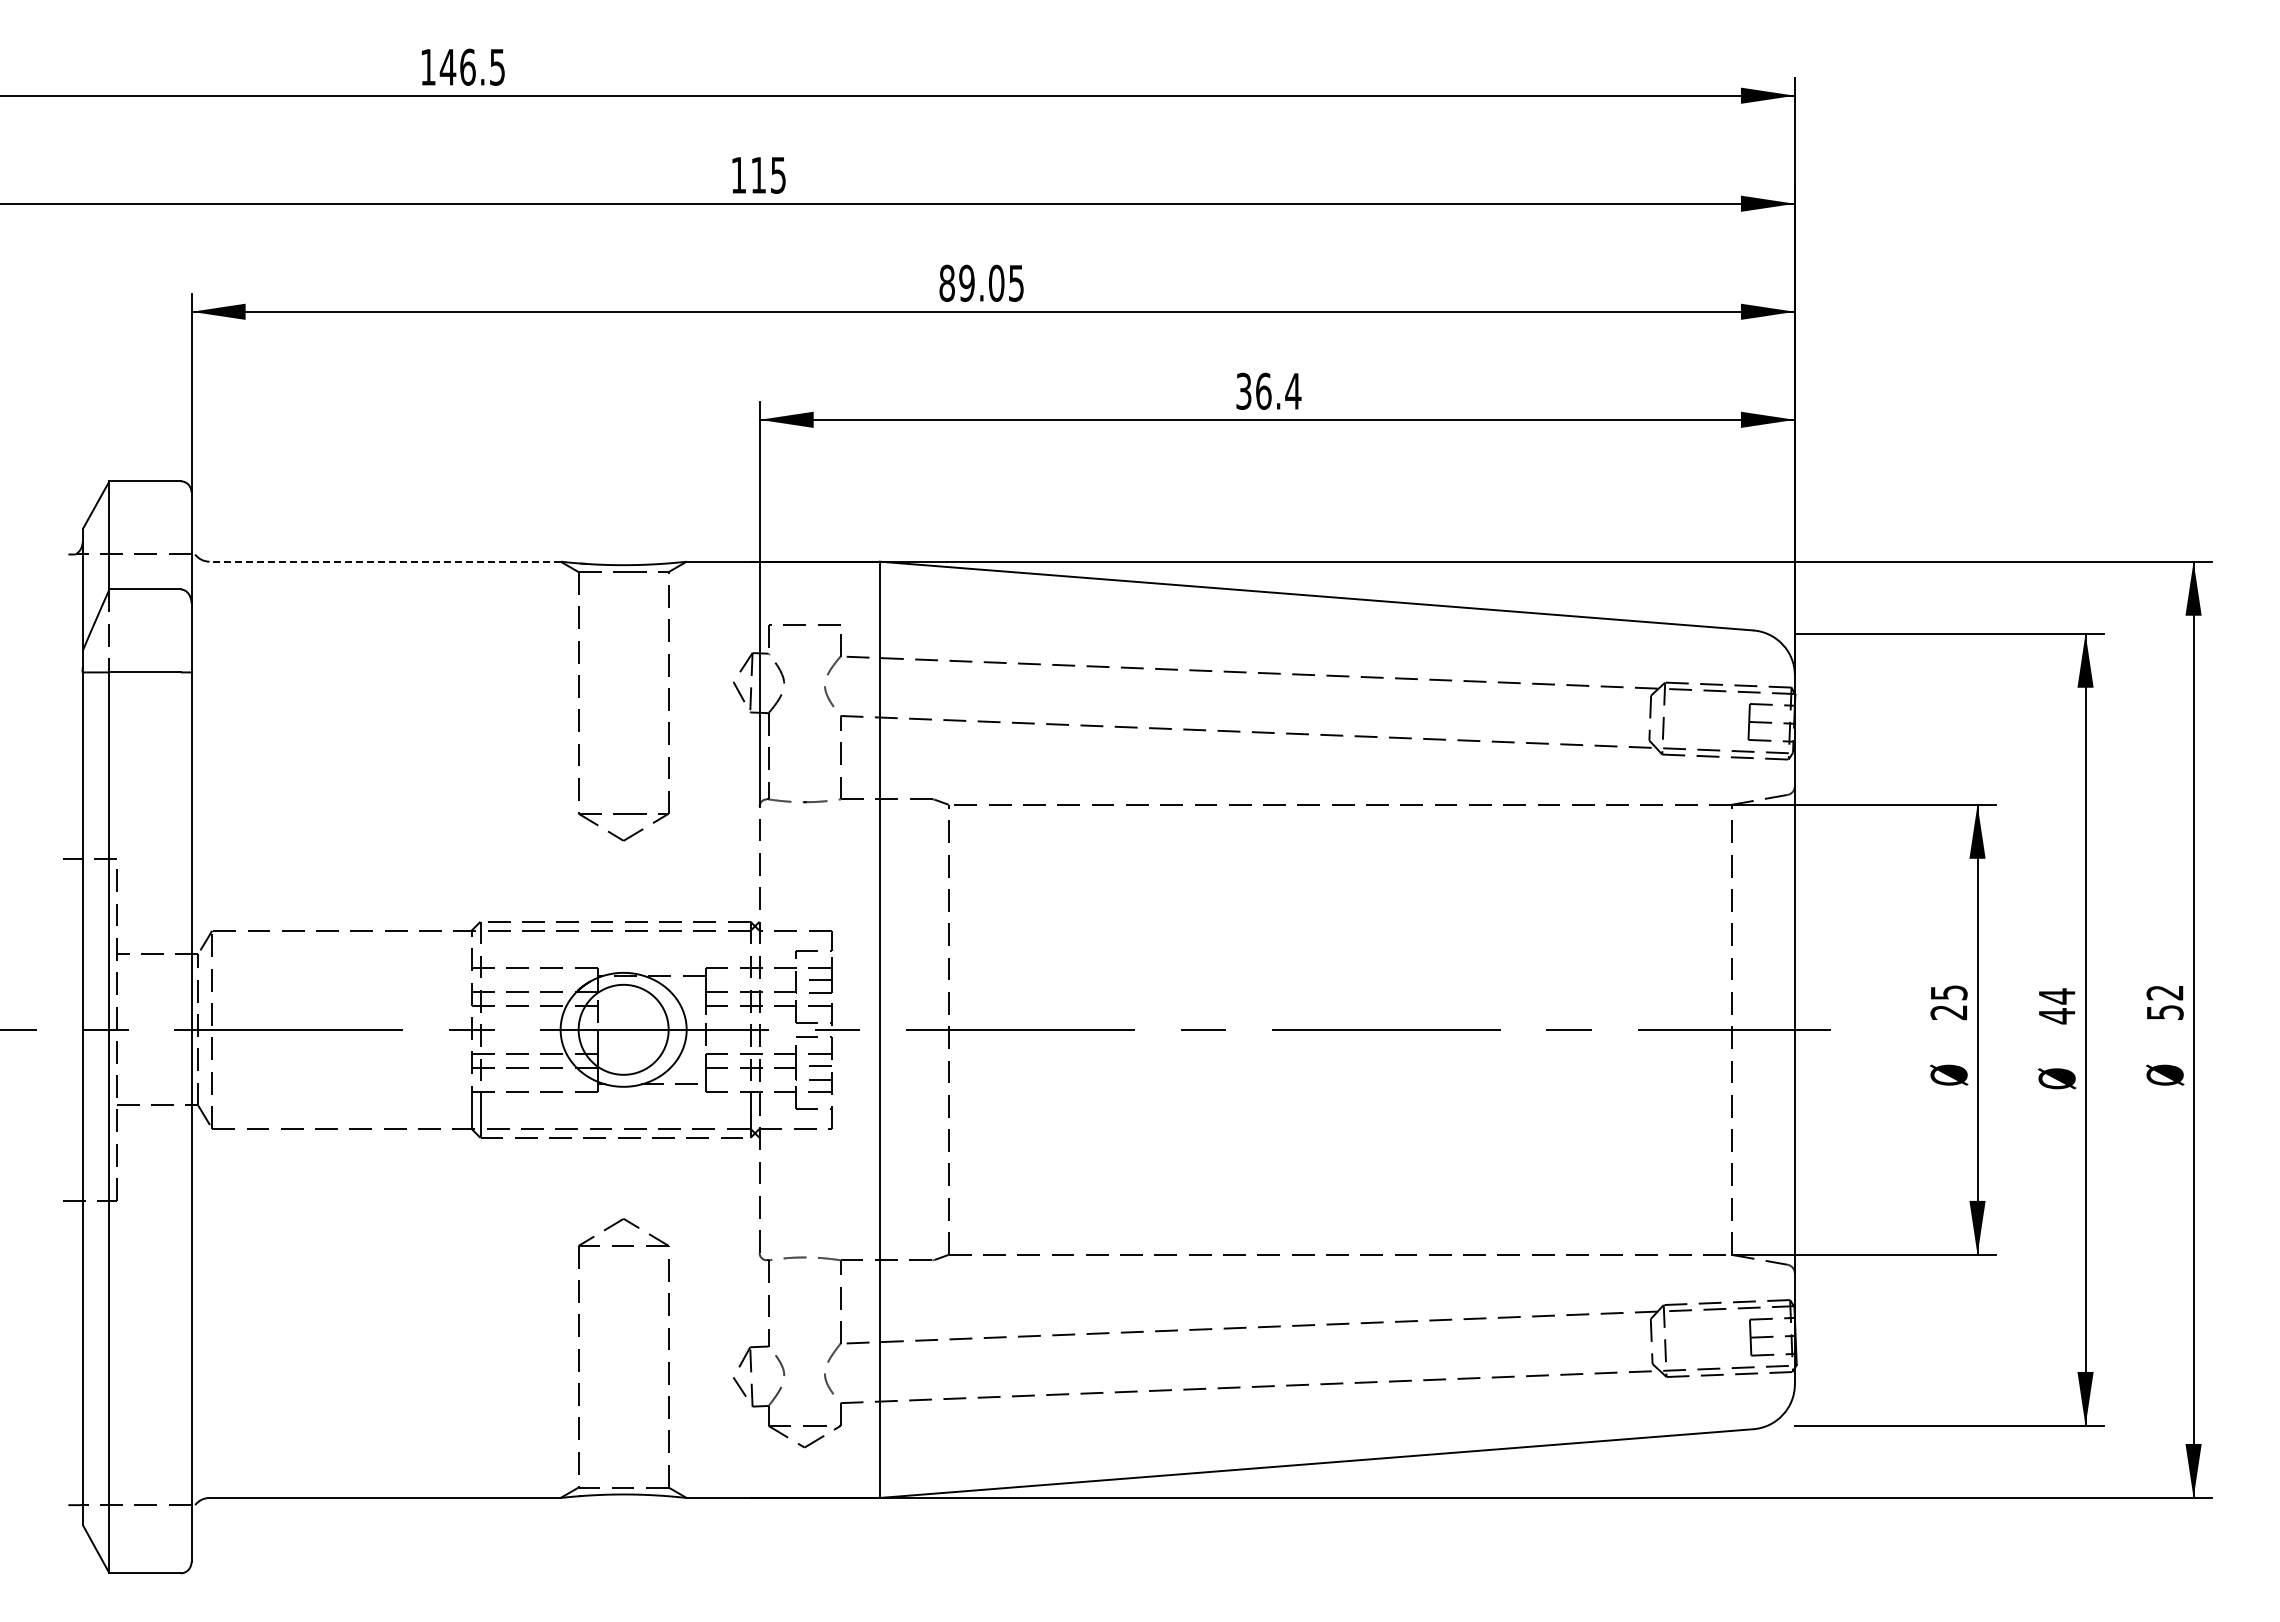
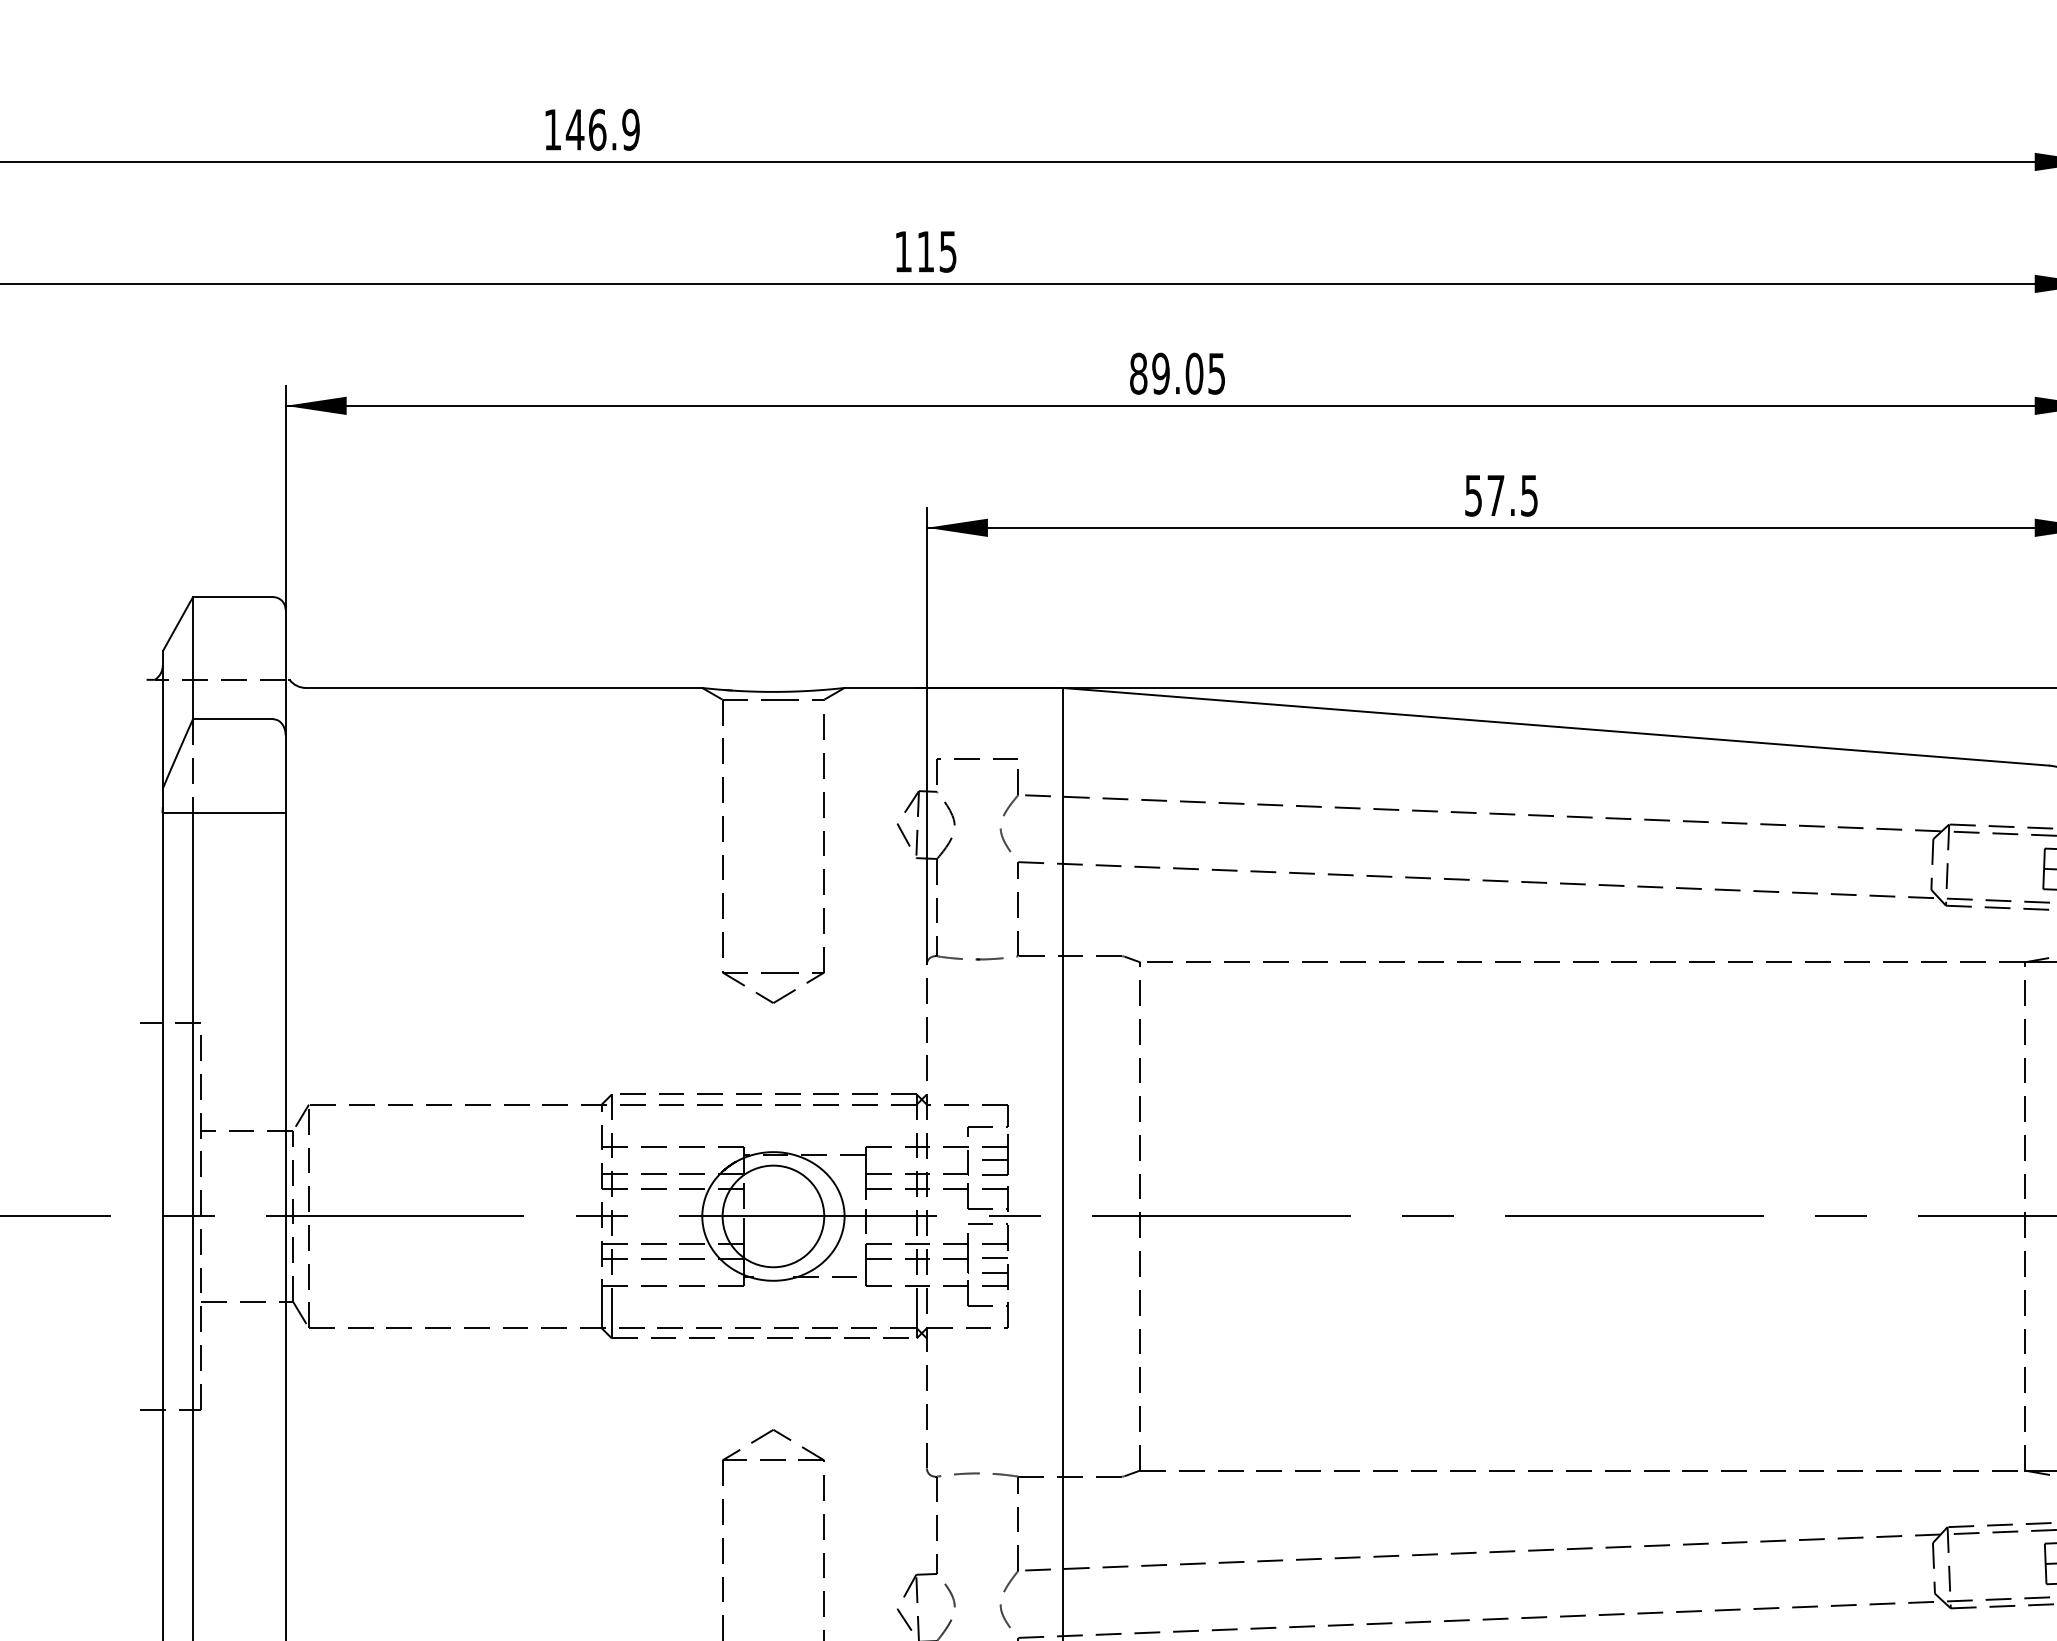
text: (497, 66) -> (631, 128), 146.5 -> 146.9
text: (1269, 390) -> (1502, 494), 36.4 -> 57.5
line: (385, 561) -> (504, 687), dashed -> solid

